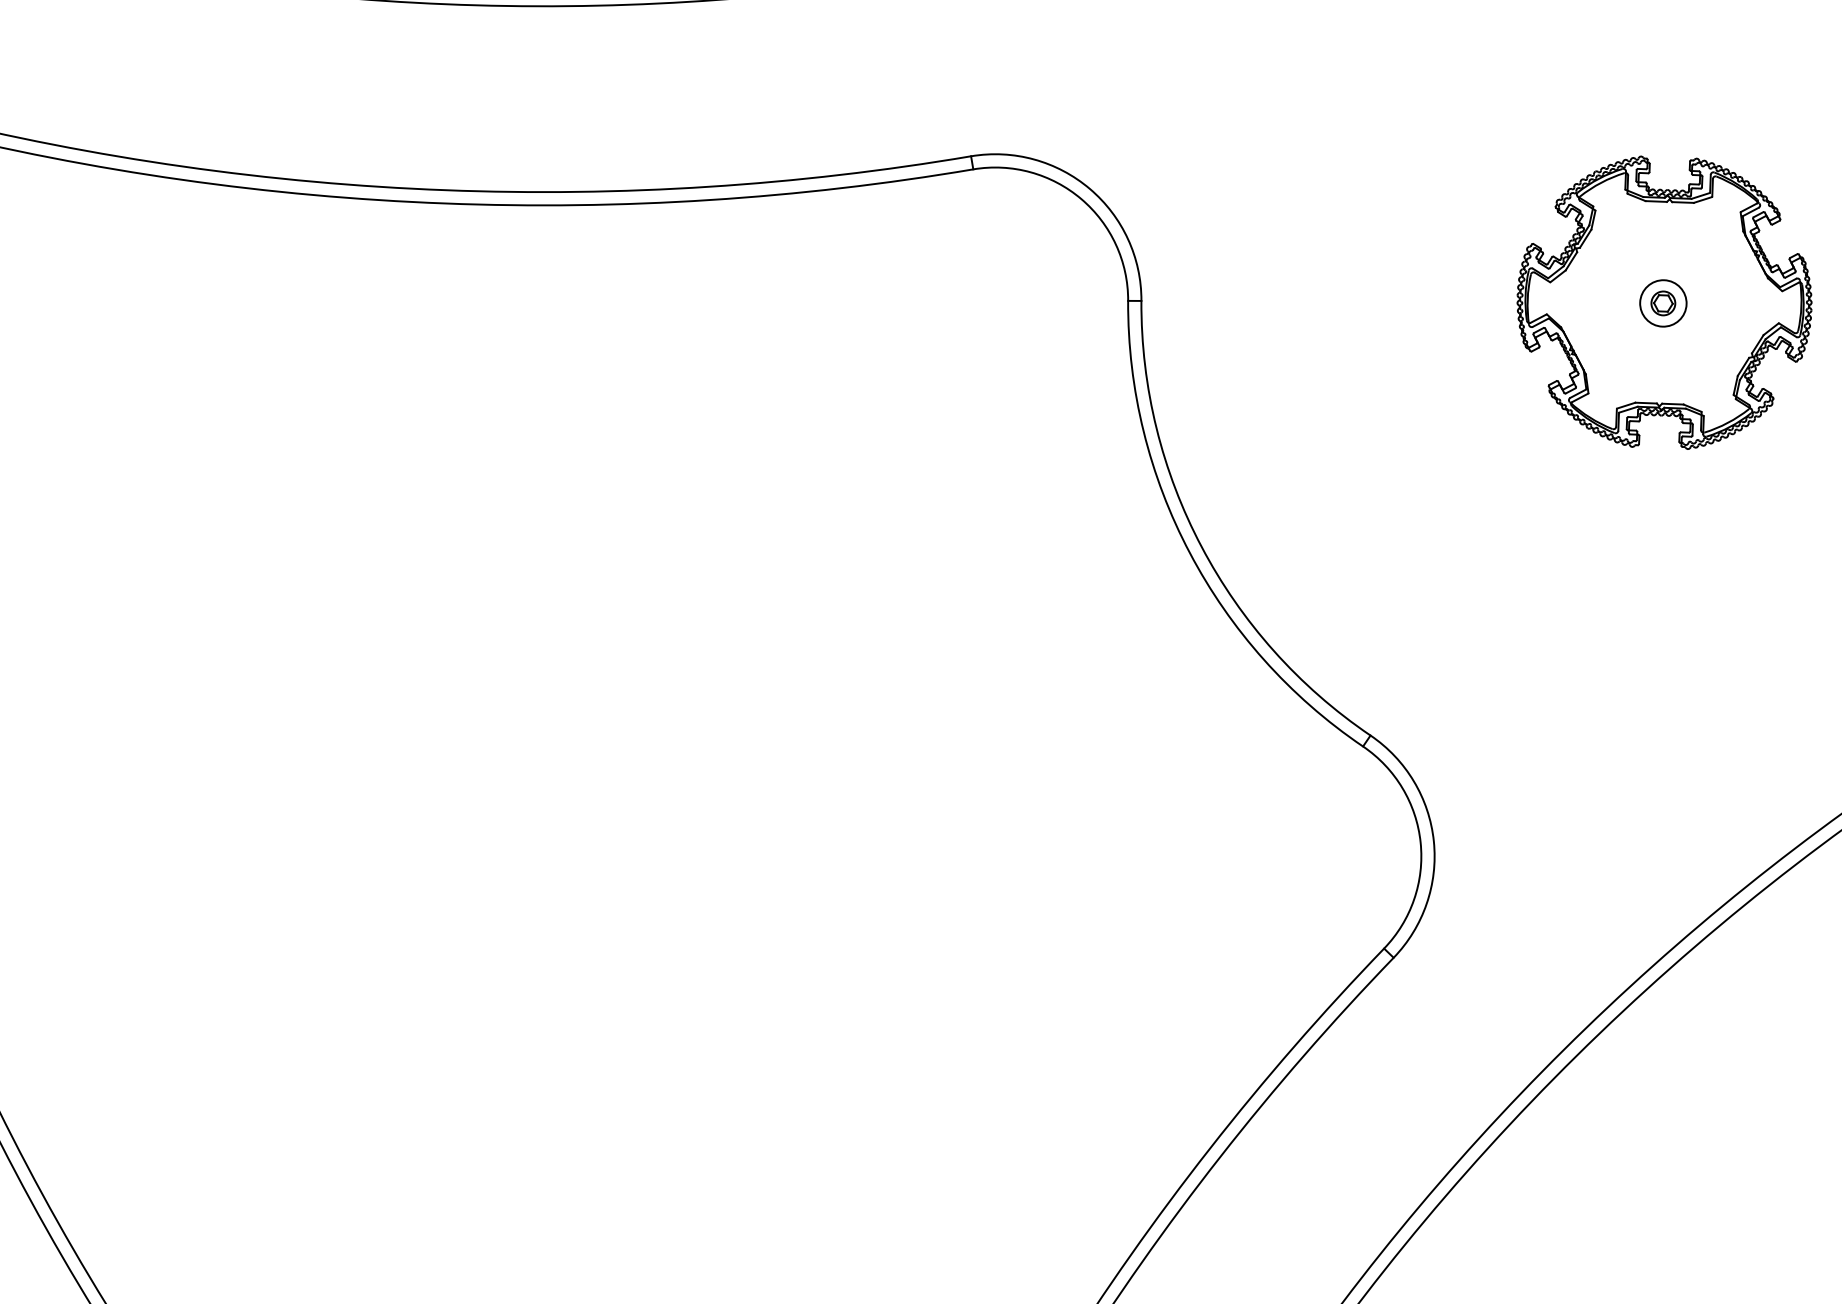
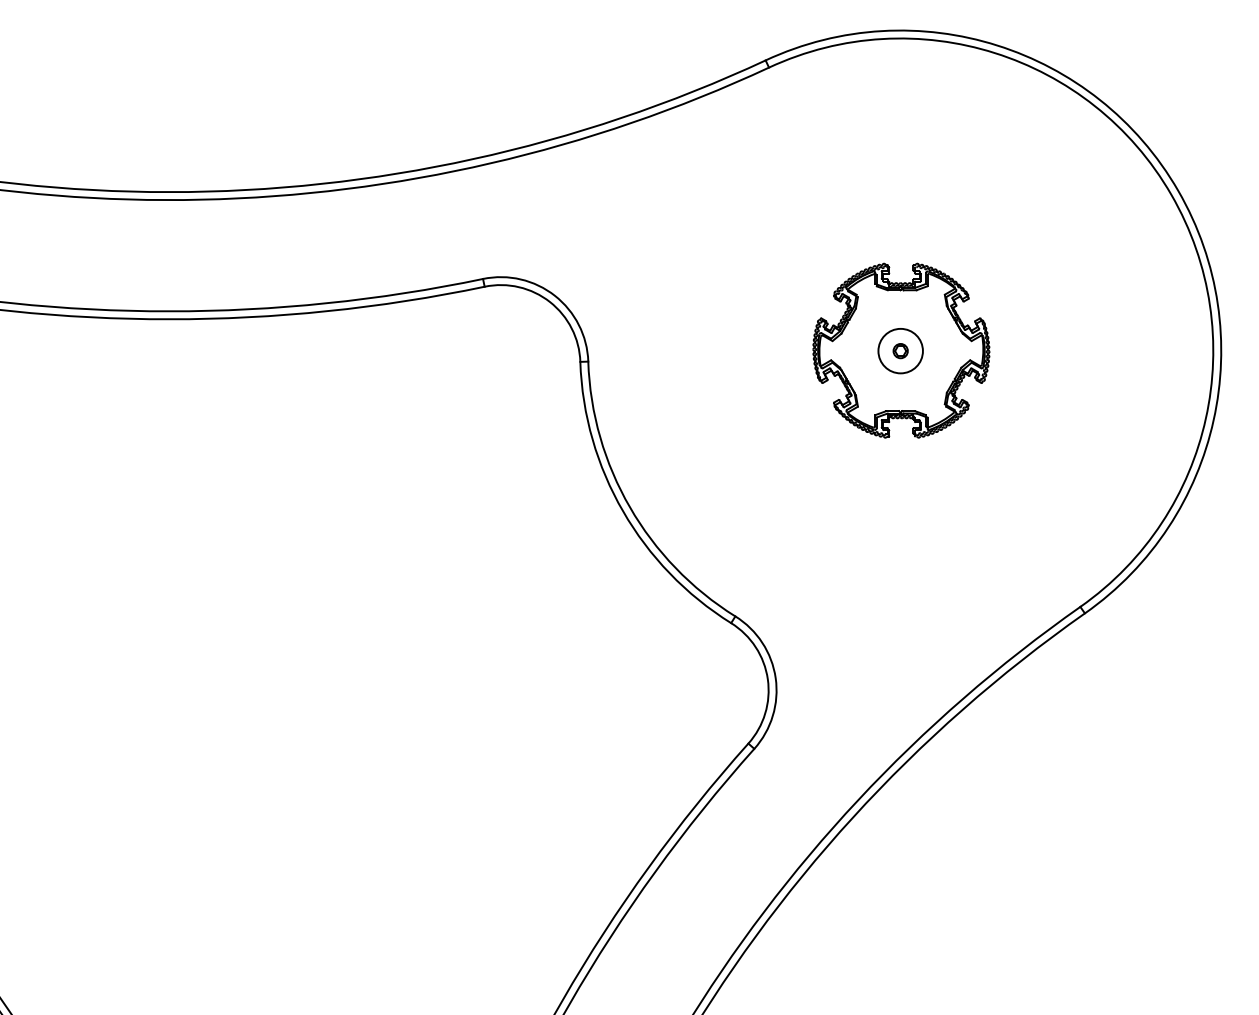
circle: (1663, 304) -> (900, 351), size x1.6

